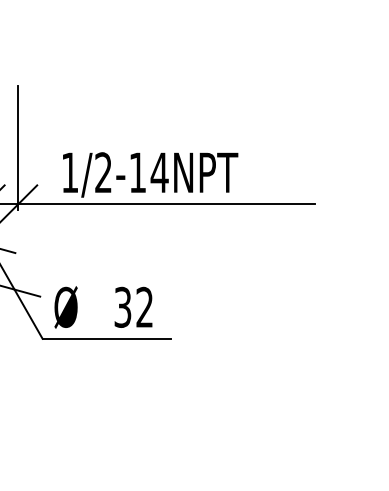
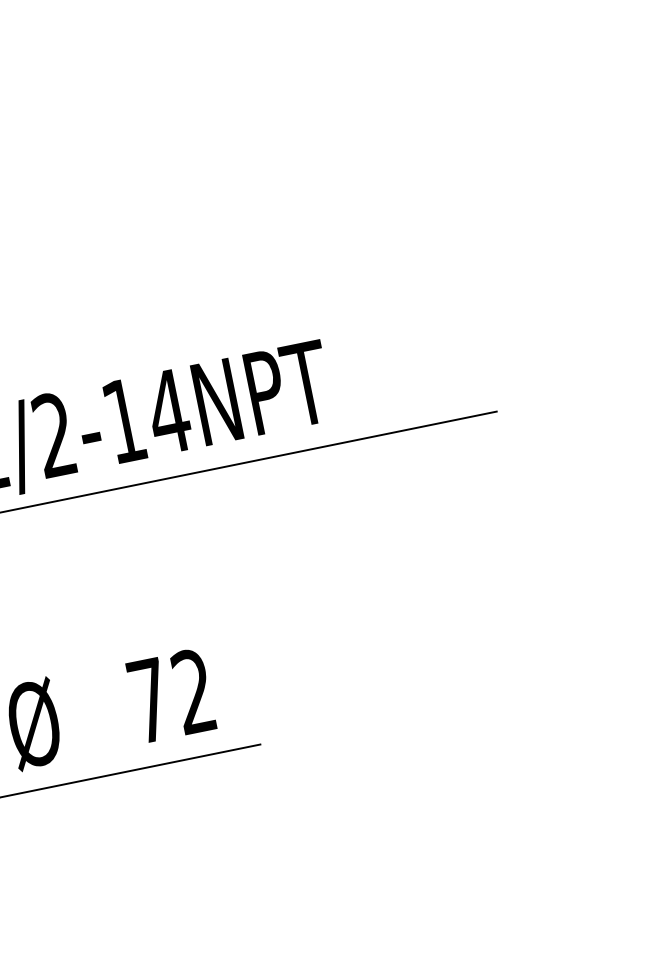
text: (122, 306) -> (148, 698), 32 -> 72

